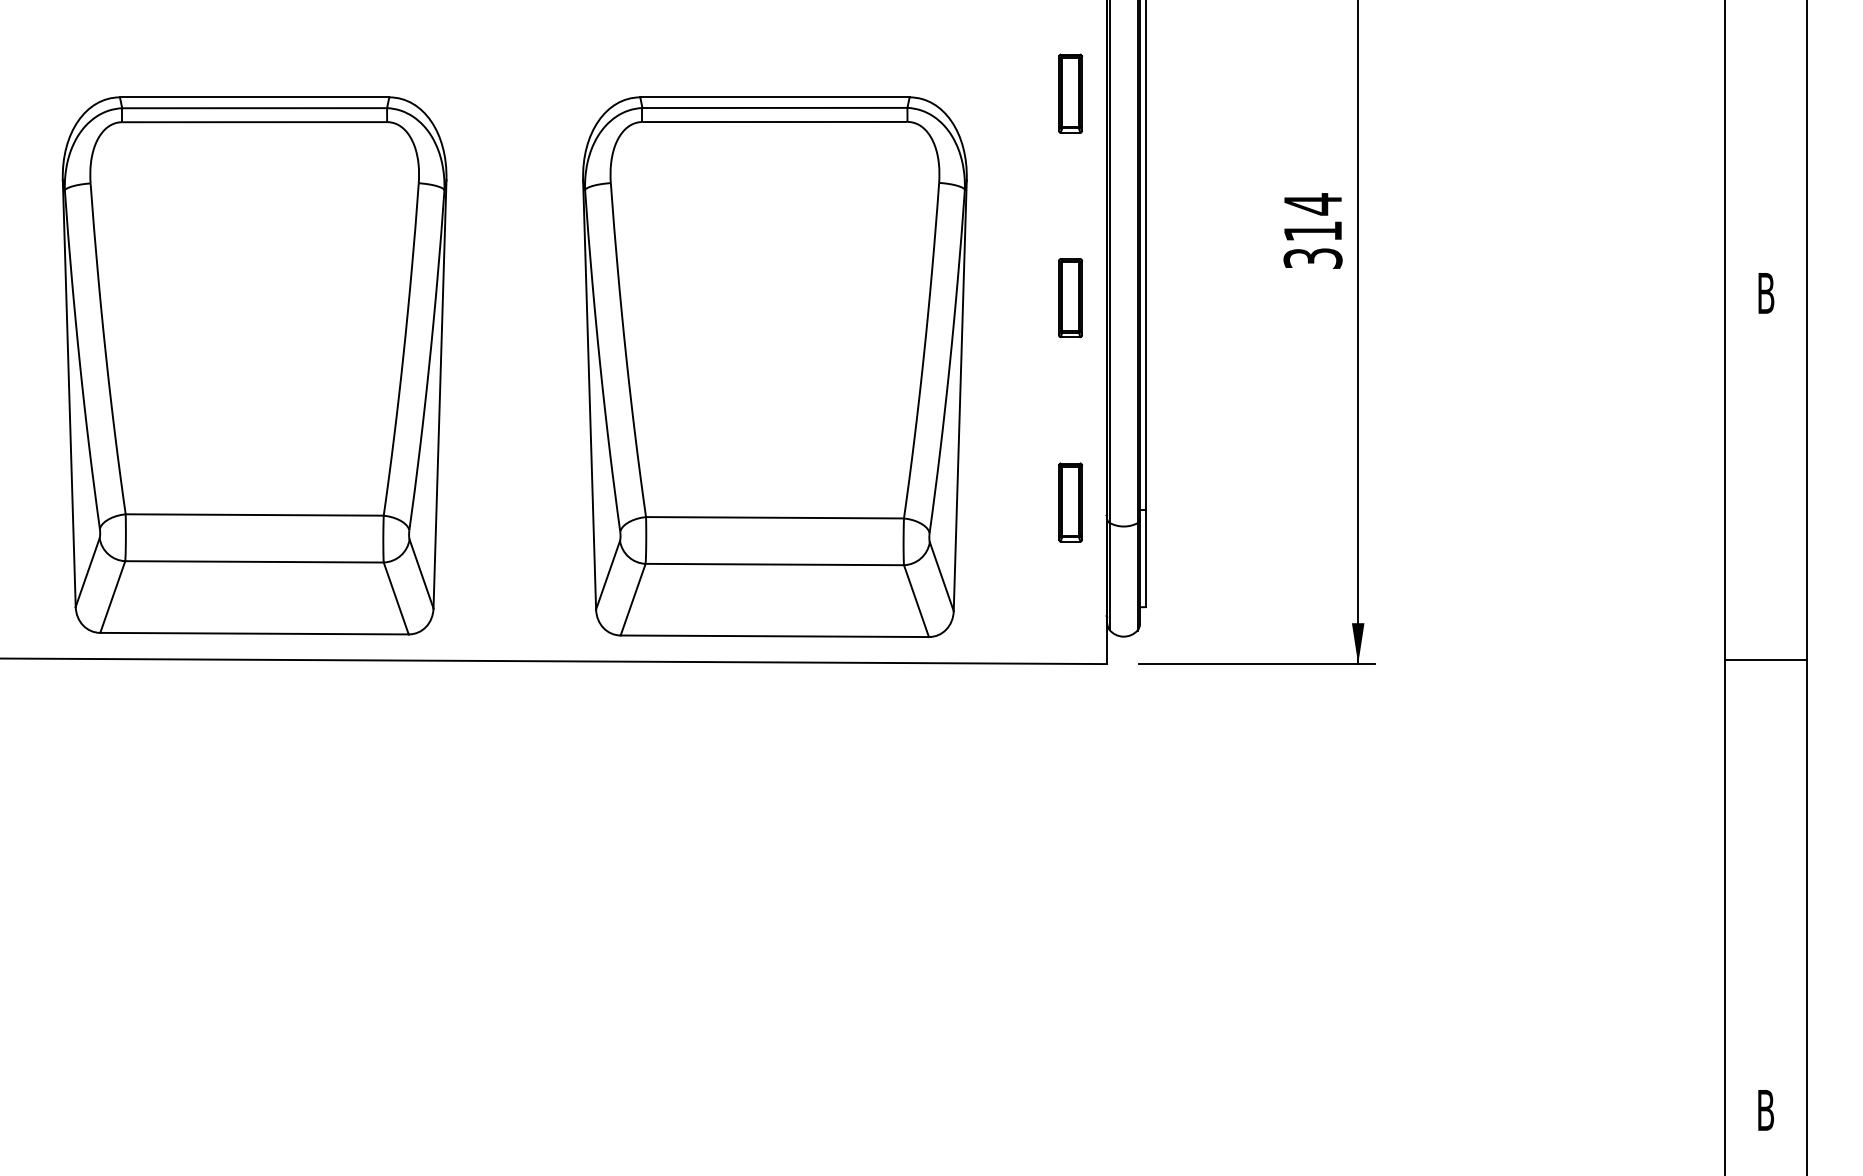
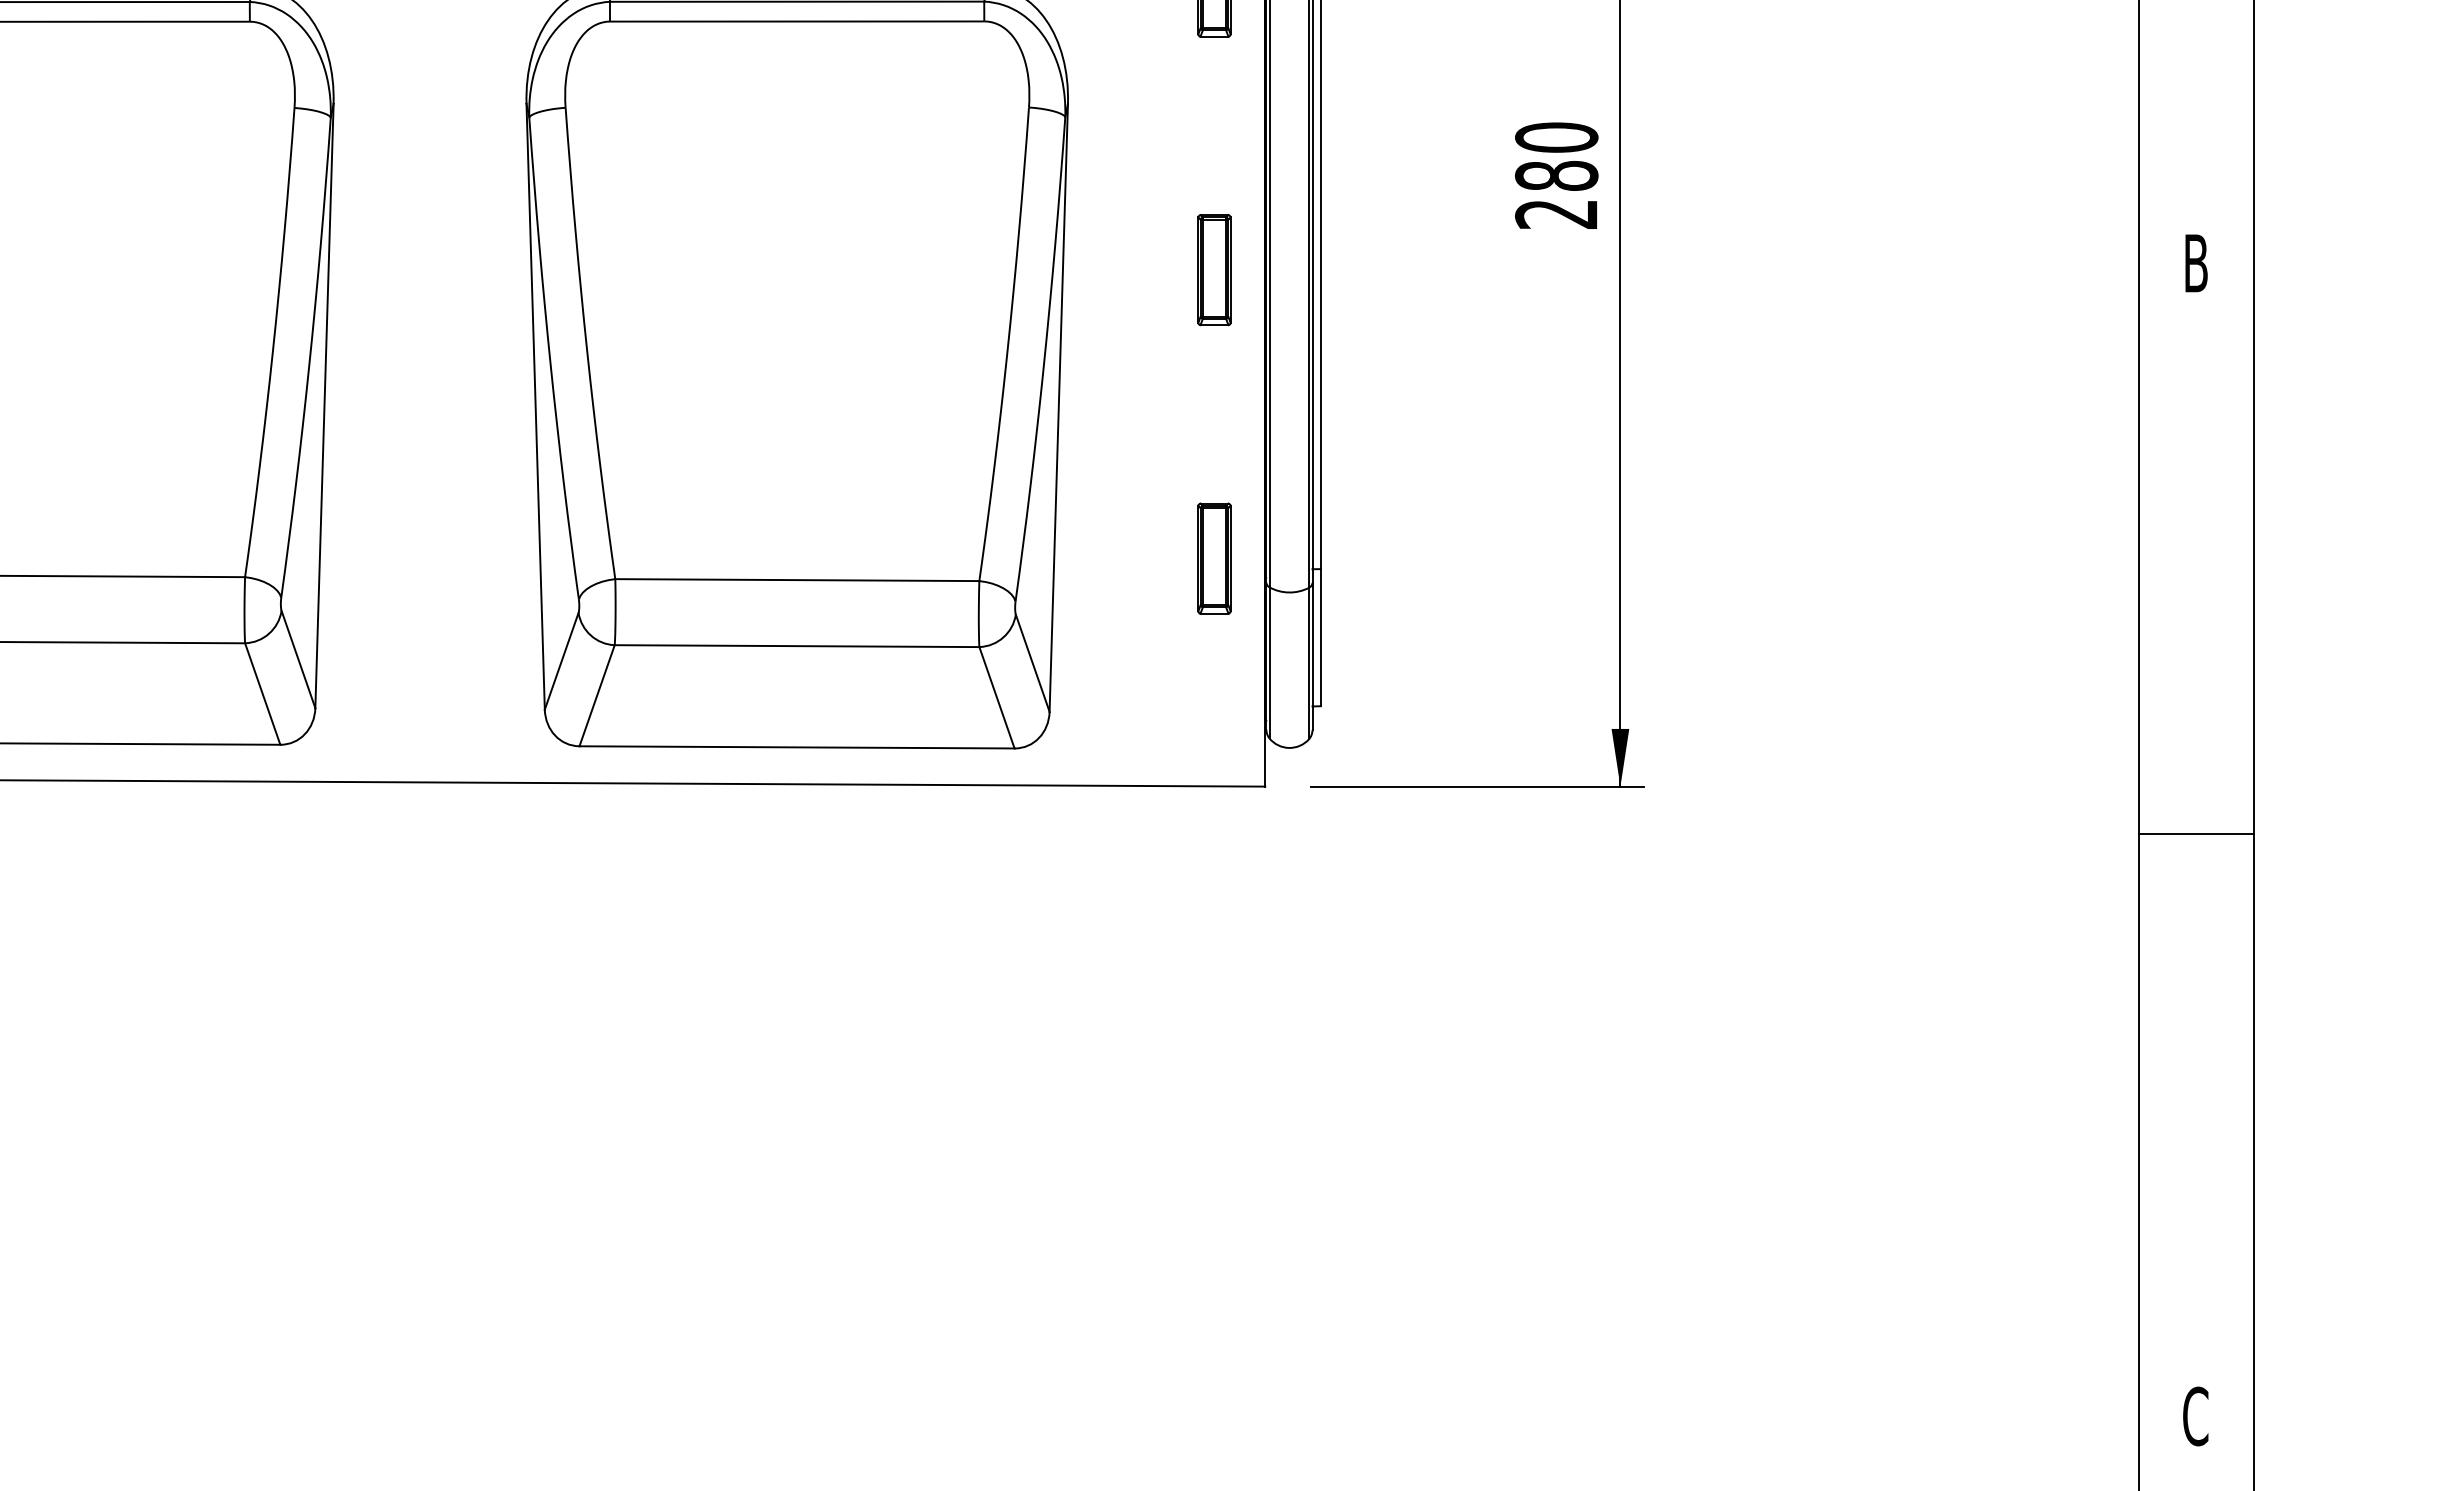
text: (1312, 230) -> (1555, 174), 314 -> 280
line: (1766, 660) -> (2196, 833), moved
text: (1765, 1110) -> (2195, 1416), B -> C

